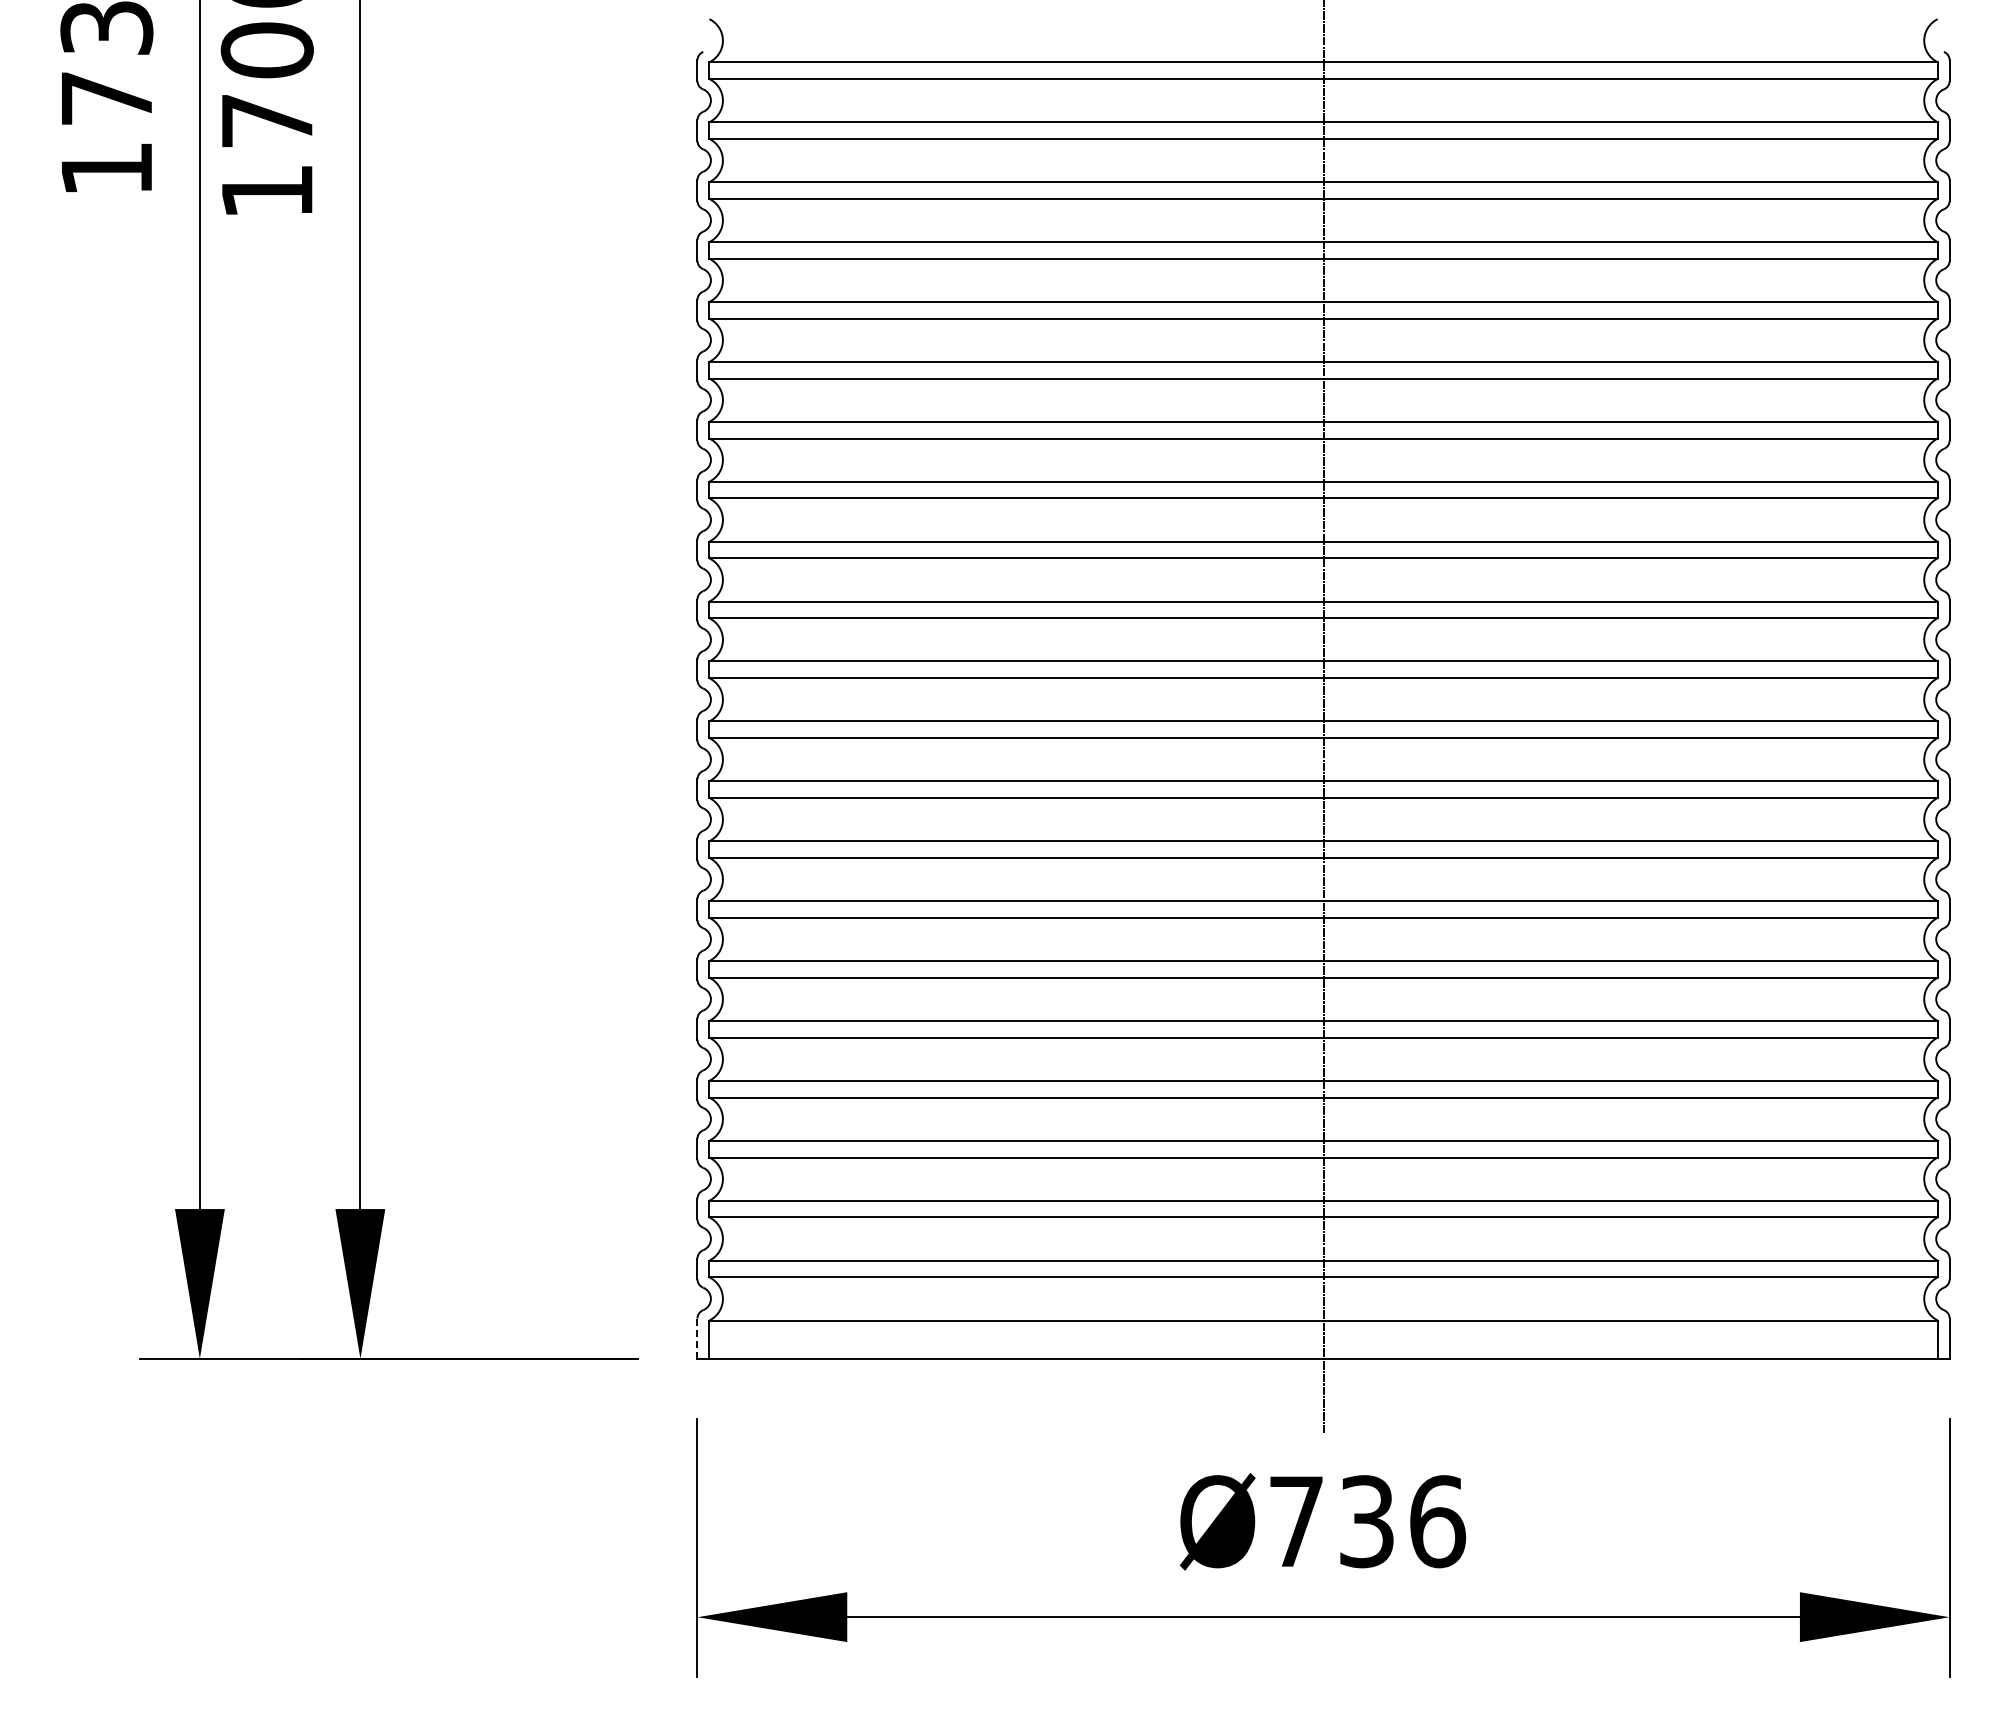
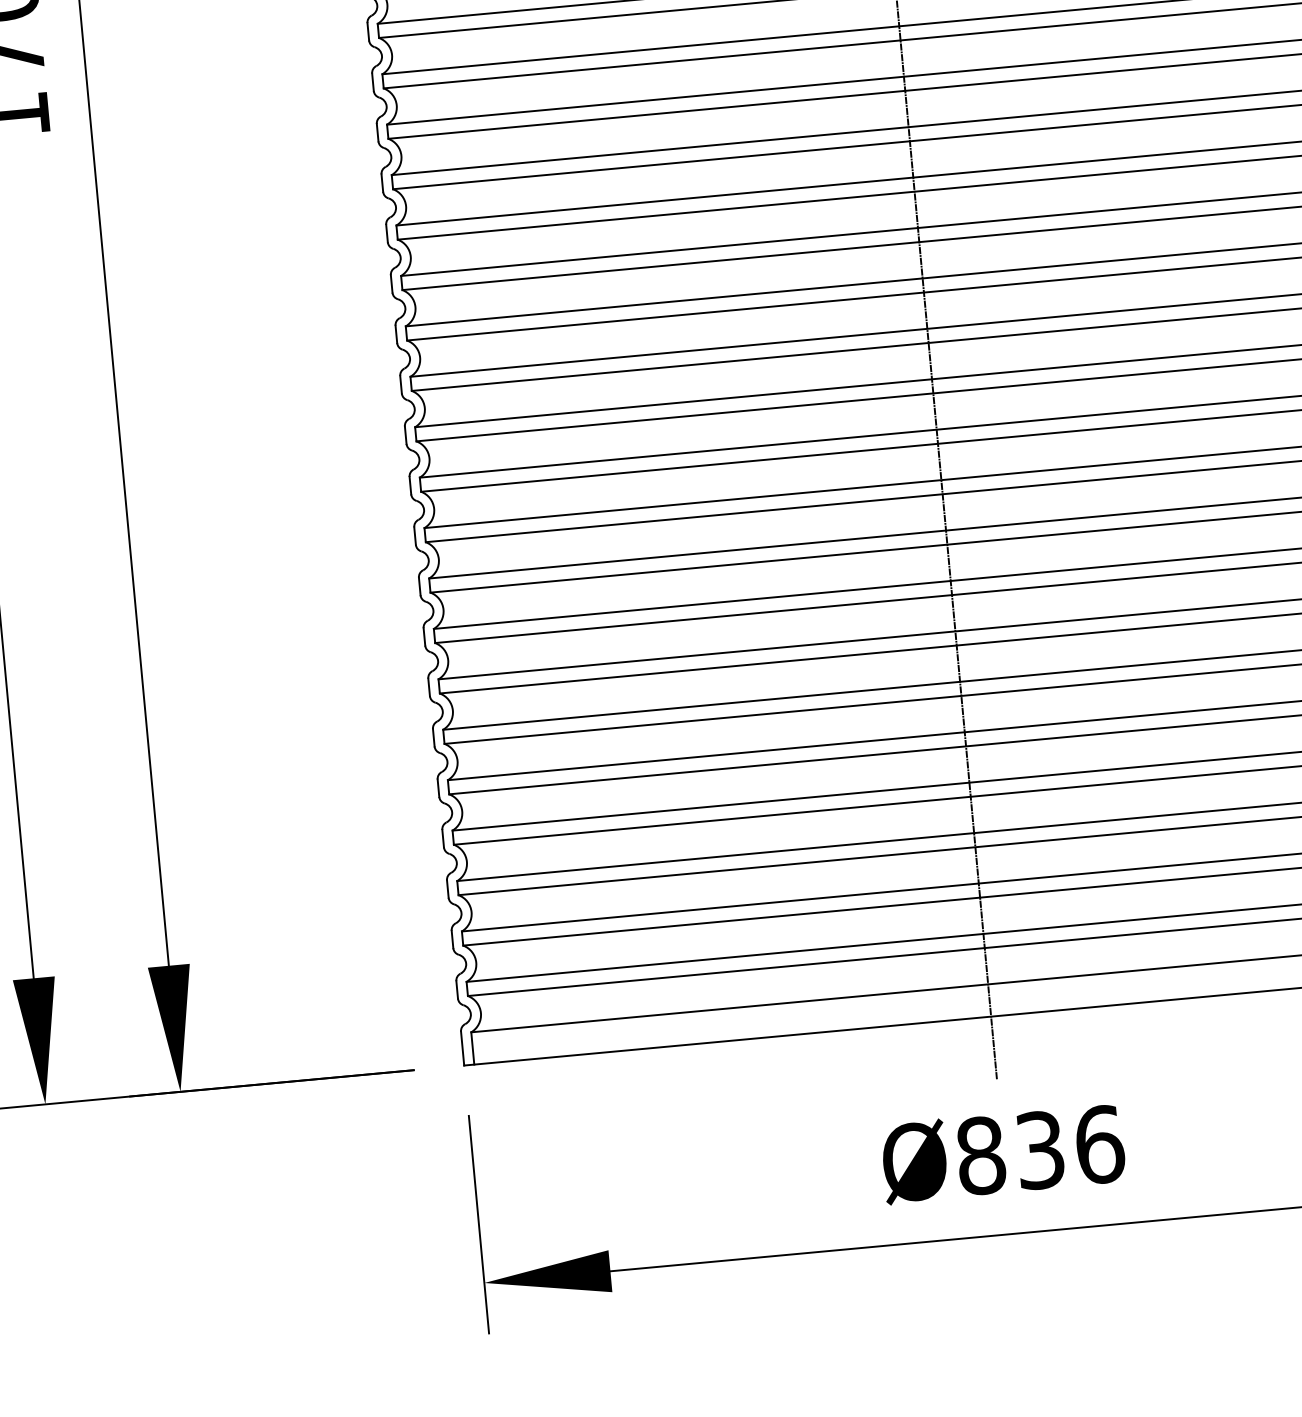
line: (697, 1339) -> (462, 1049), dashed -> solid
text: (1296, 1521) -> (981, 1155), Ø736 -> Ø836

